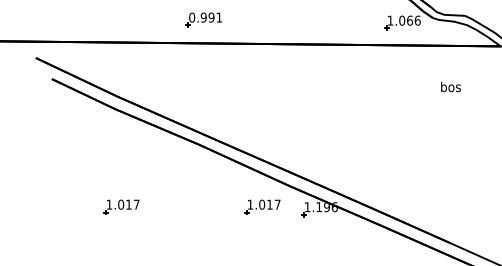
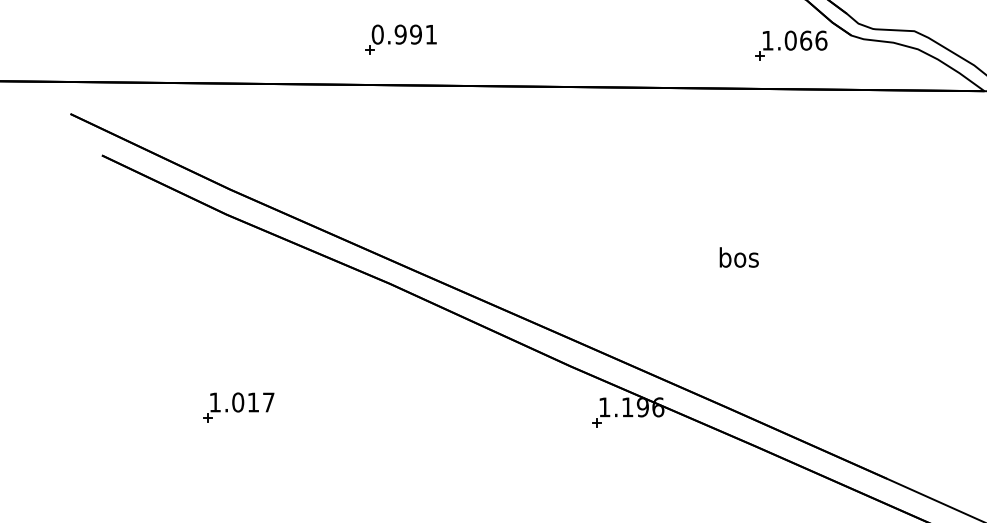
text: (450, 86) -> (738, 256), moved
part: (262, 206) -> (516, 406), removed

